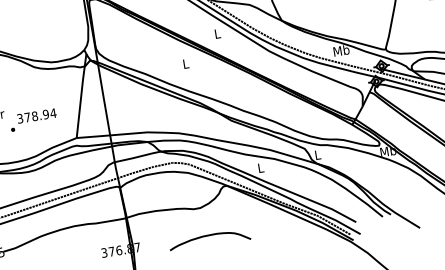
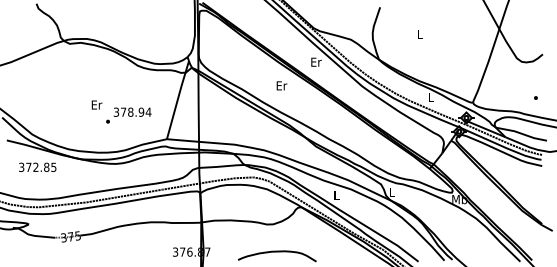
text: (217, 33) -> (316, 61), L -> Er
text: (340, 50) -> (430, 96), Mb -> L
text: (185, 63) -> (281, 85), L -> Er

